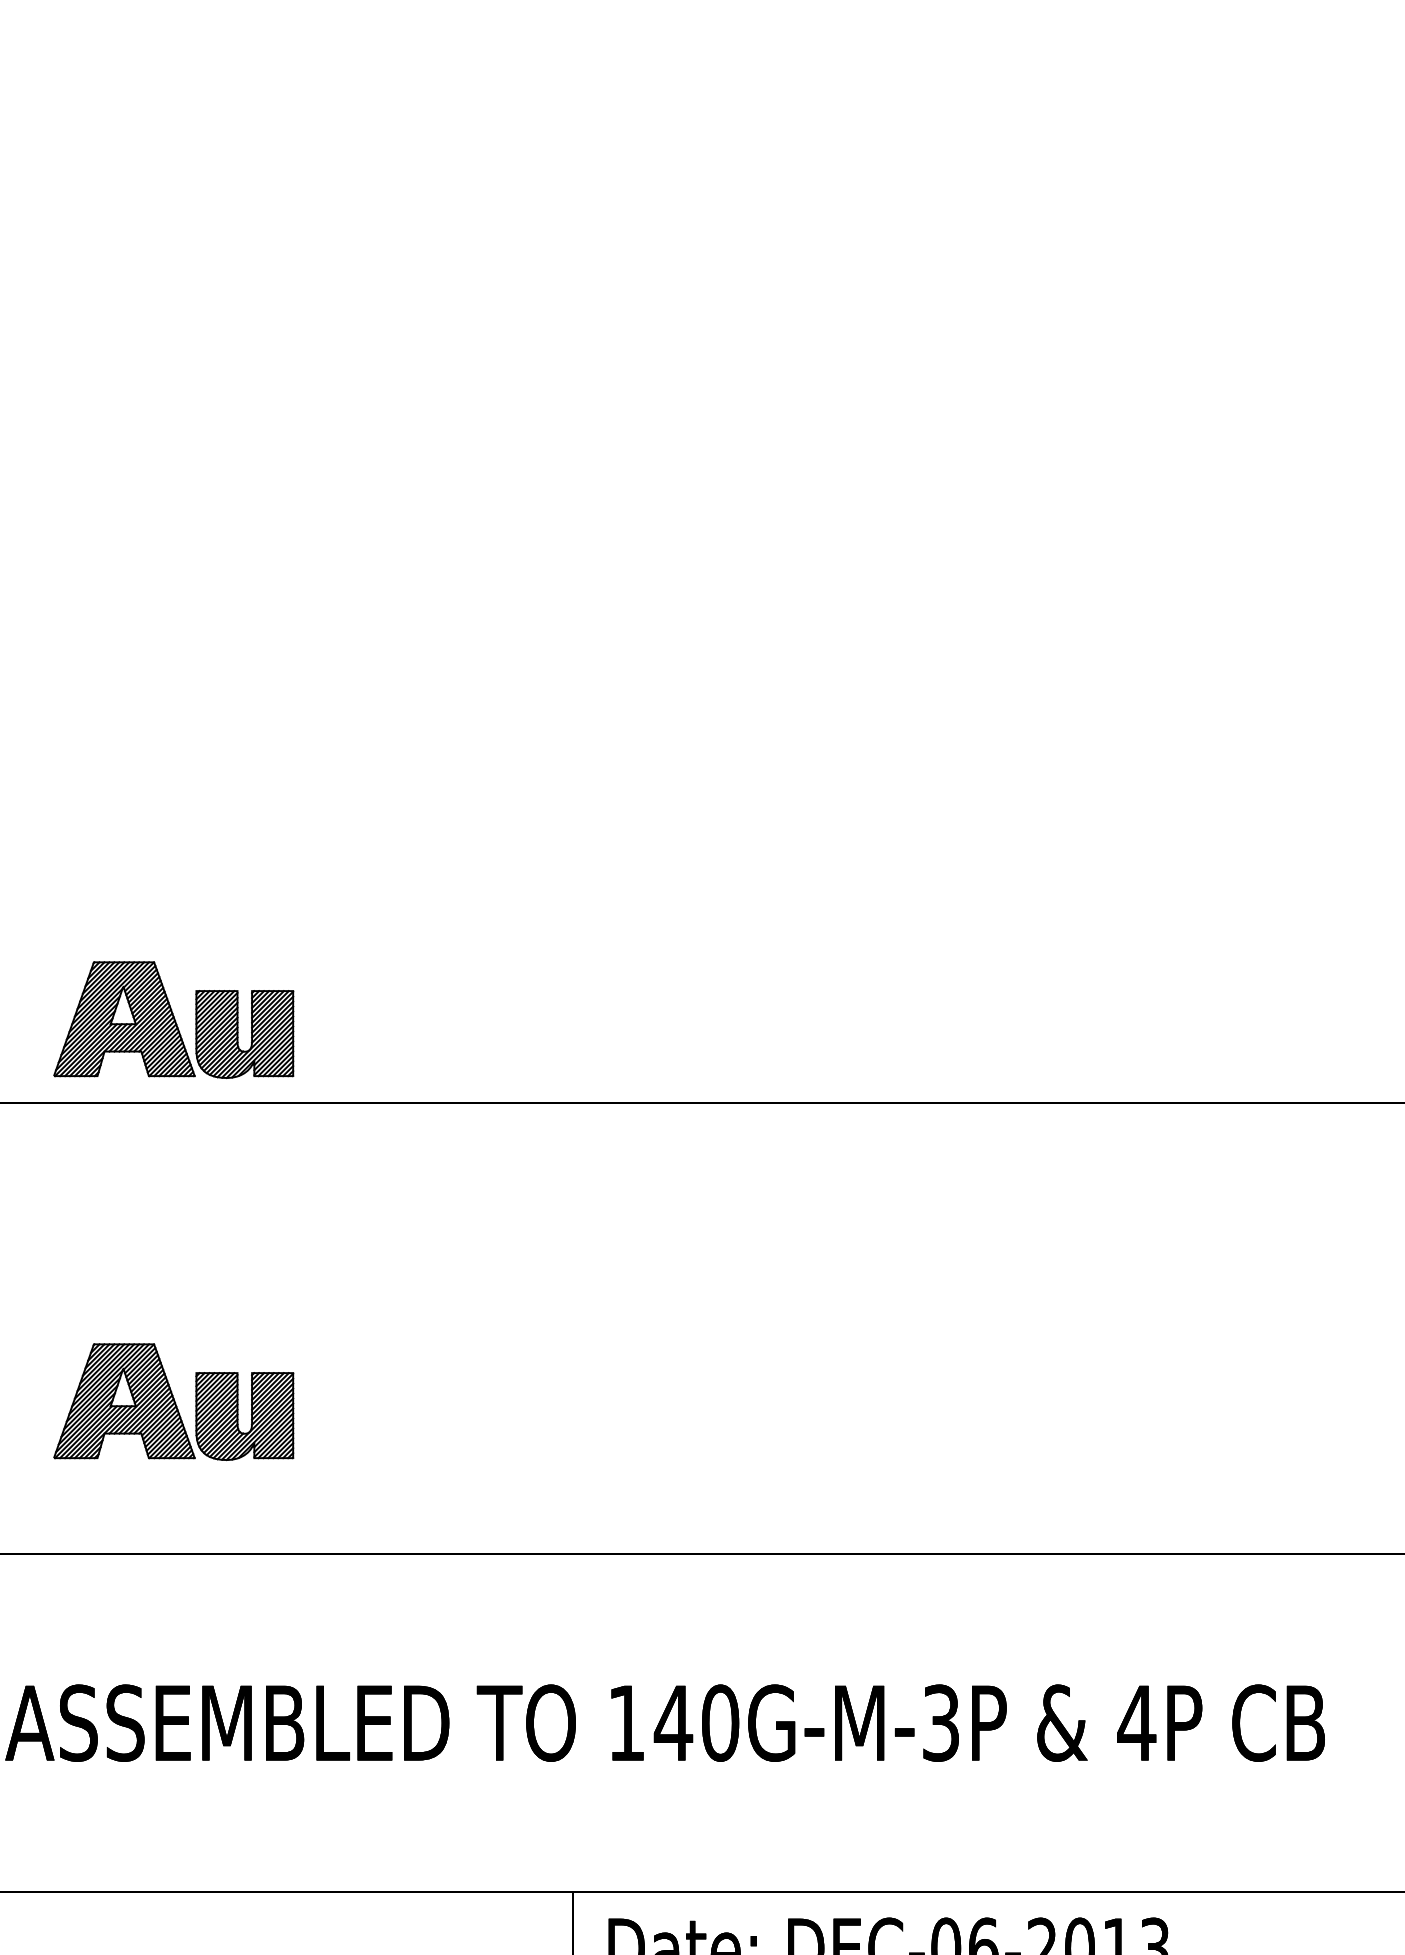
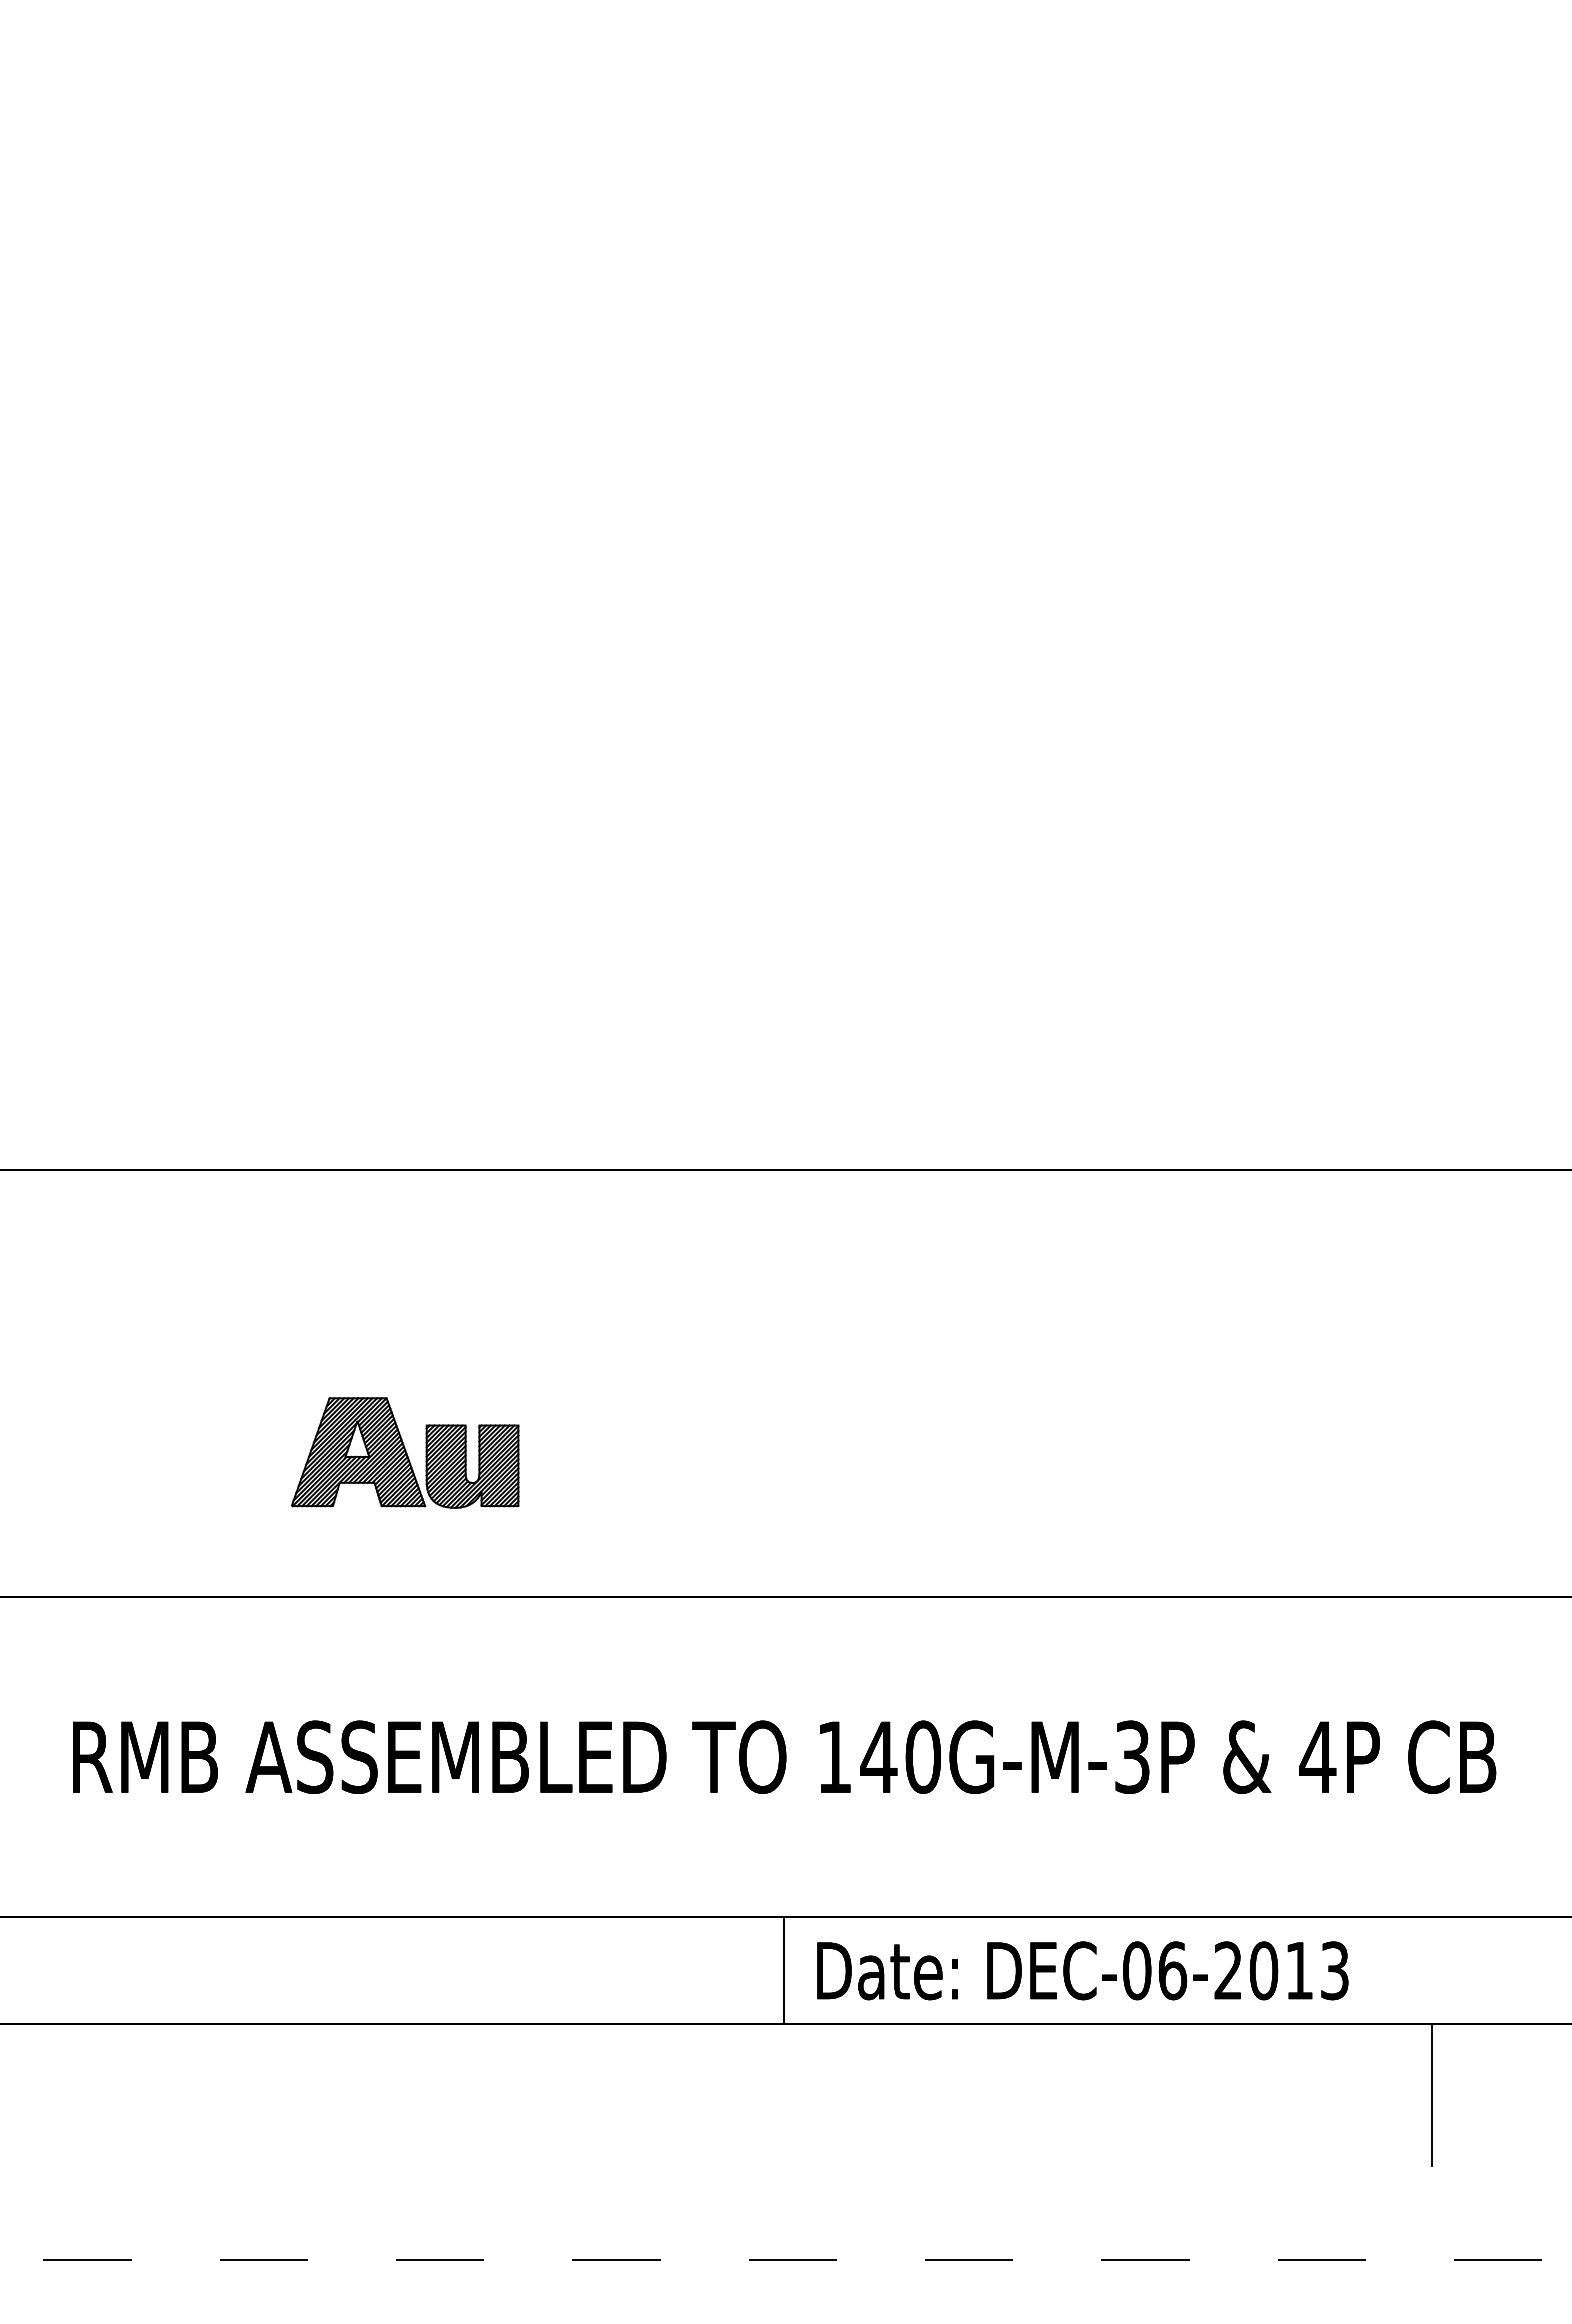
part: (174, 1019) -> (405, 1090), removed

